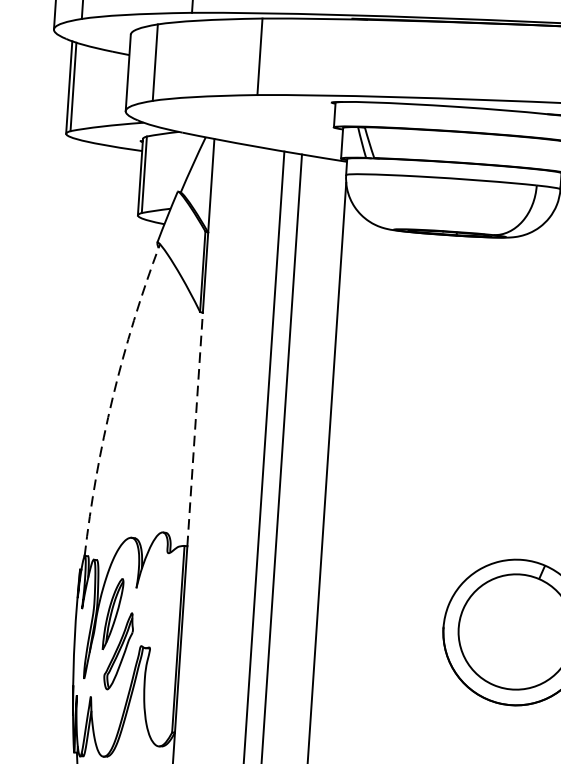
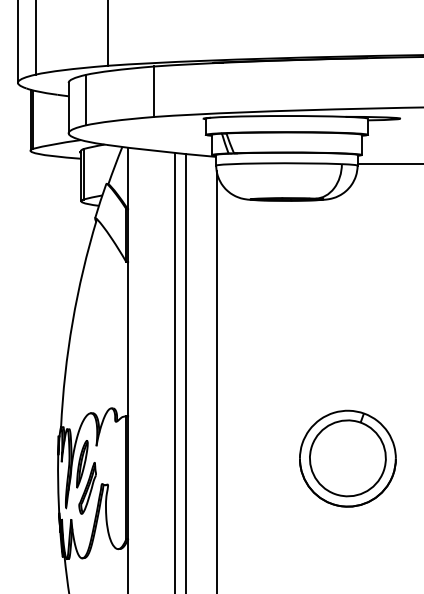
arc: (112, 398) -> (72, 322), dashed -> solid
line: (195, 428) -> (128, 338), dashed -> solid

